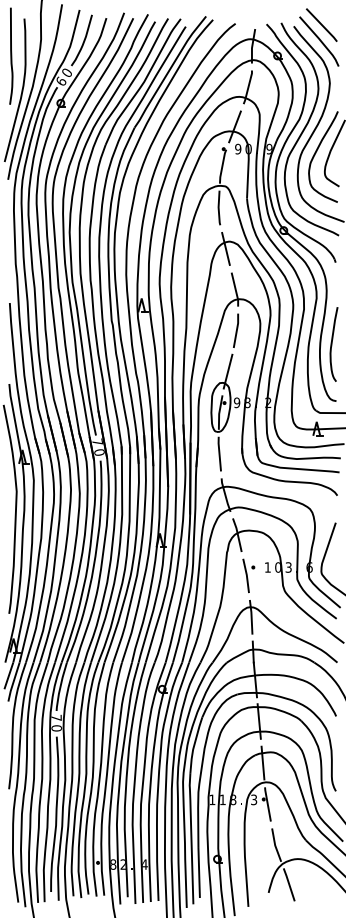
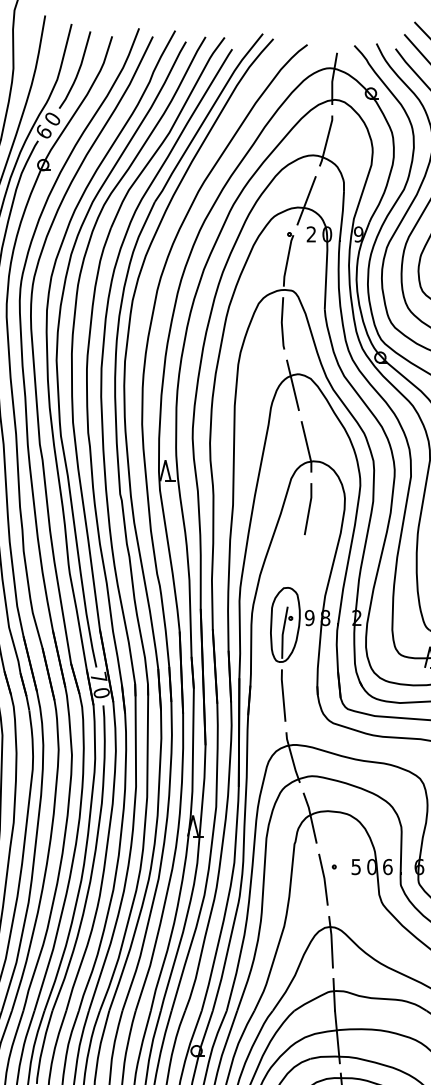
text: (238, 149) -> (311, 234), 9 -> 2
line: (227, 371) -> (295, 570), removed
text: (267, 567) -> (355, 866), 1 -> 5
text: (288, 567) -> (387, 866), 3 -> 6

